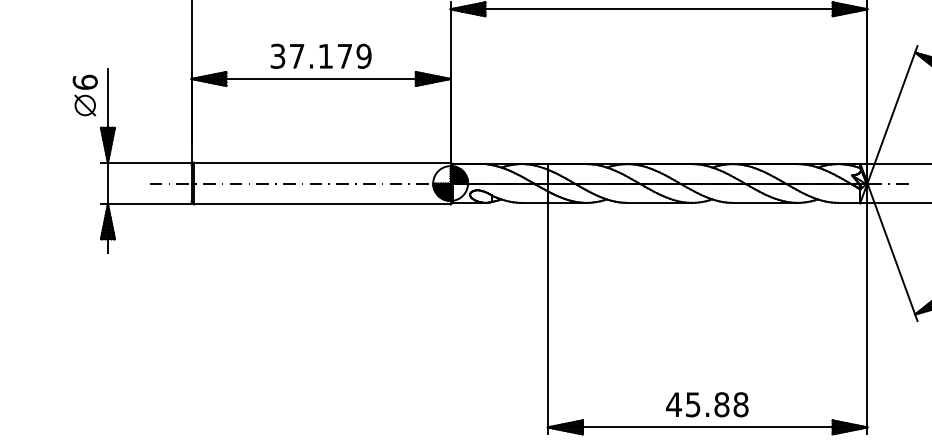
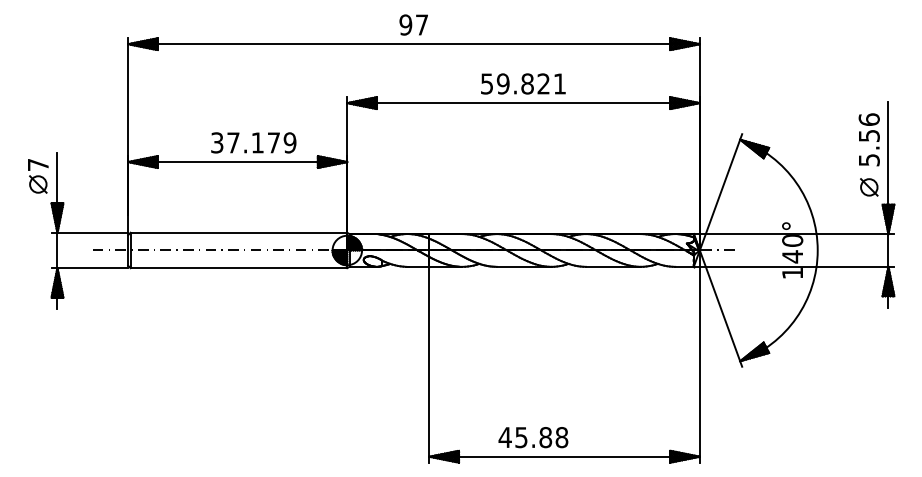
text: (320, 55) -> (253, 142), moved
text: (84, 81) -> (37, 164), 6 -> 7
text: (707, 404) -> (533, 437), moved

